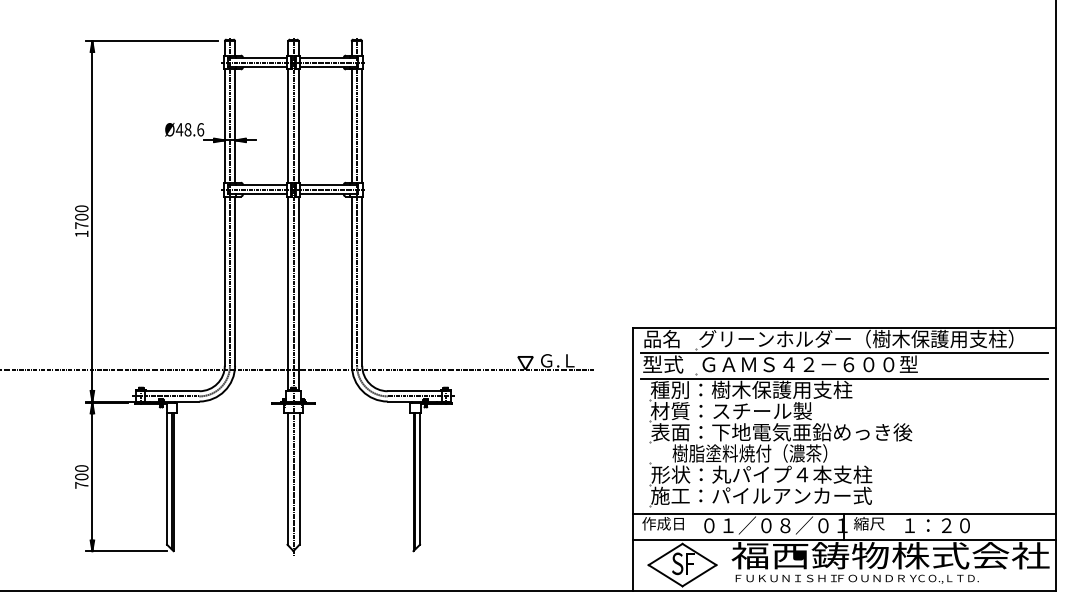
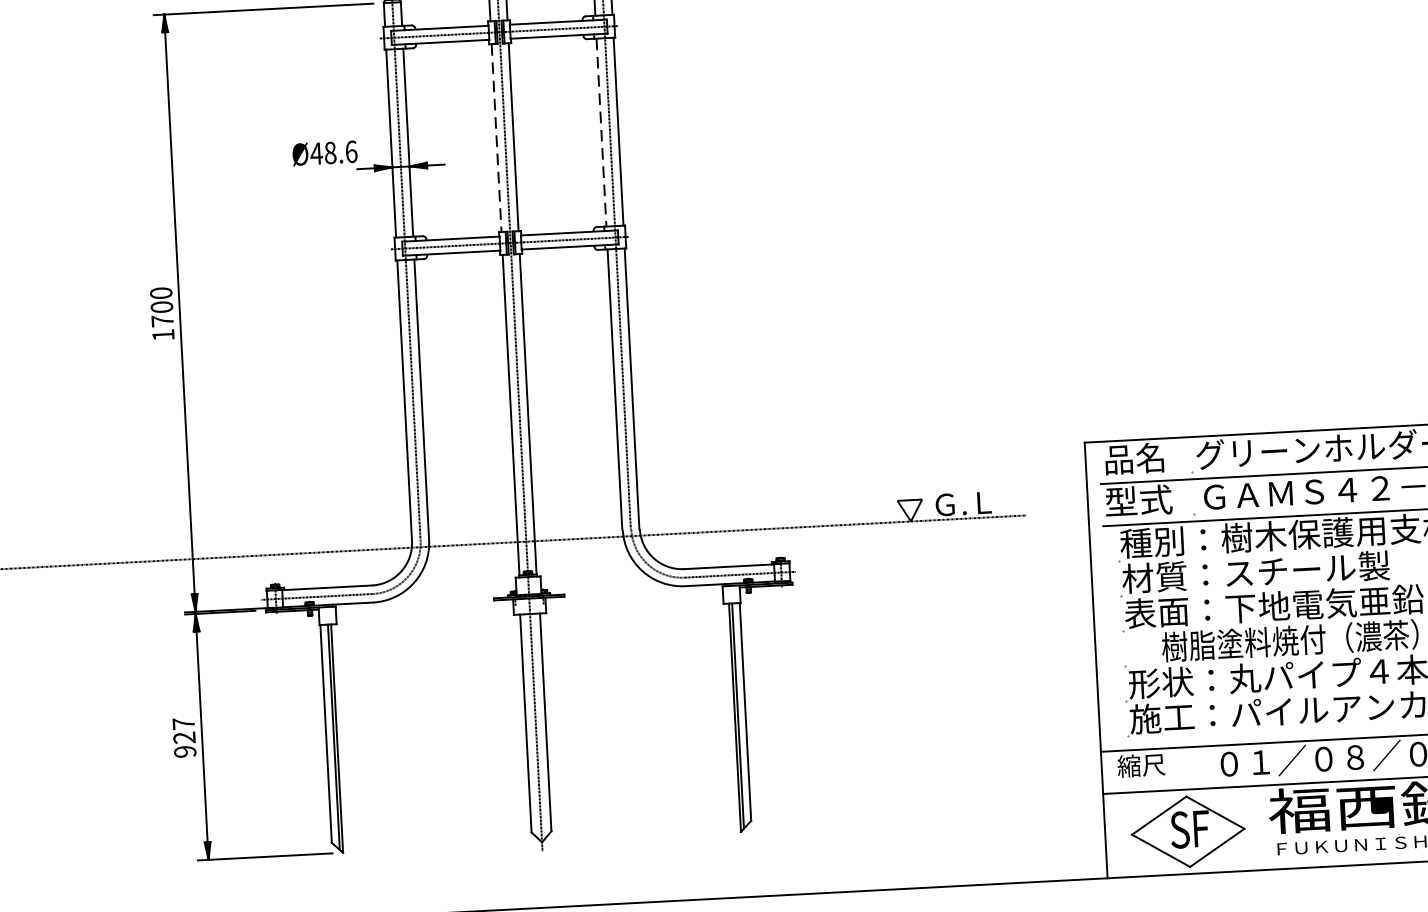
line: (288, 126) -> (496, 138), solid -> dashed
line: (351, 126) -> (601, 133), solid -> dashed
text: (81, 476) -> (184, 737), 700 -> 927
text: (662, 523) -> (1151, 764), 作成日 -> 縮尺

